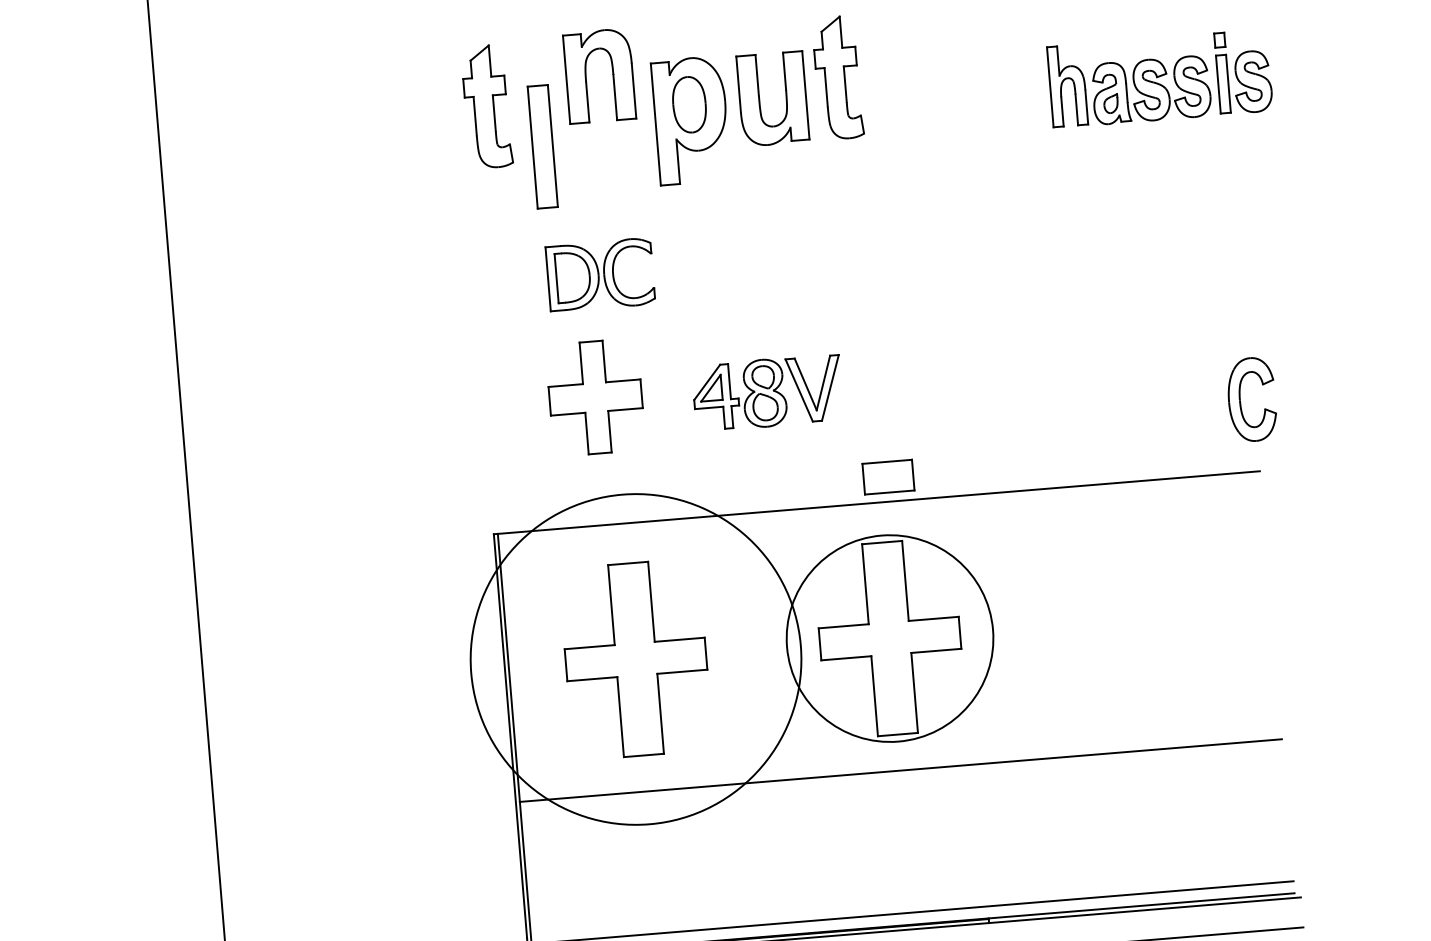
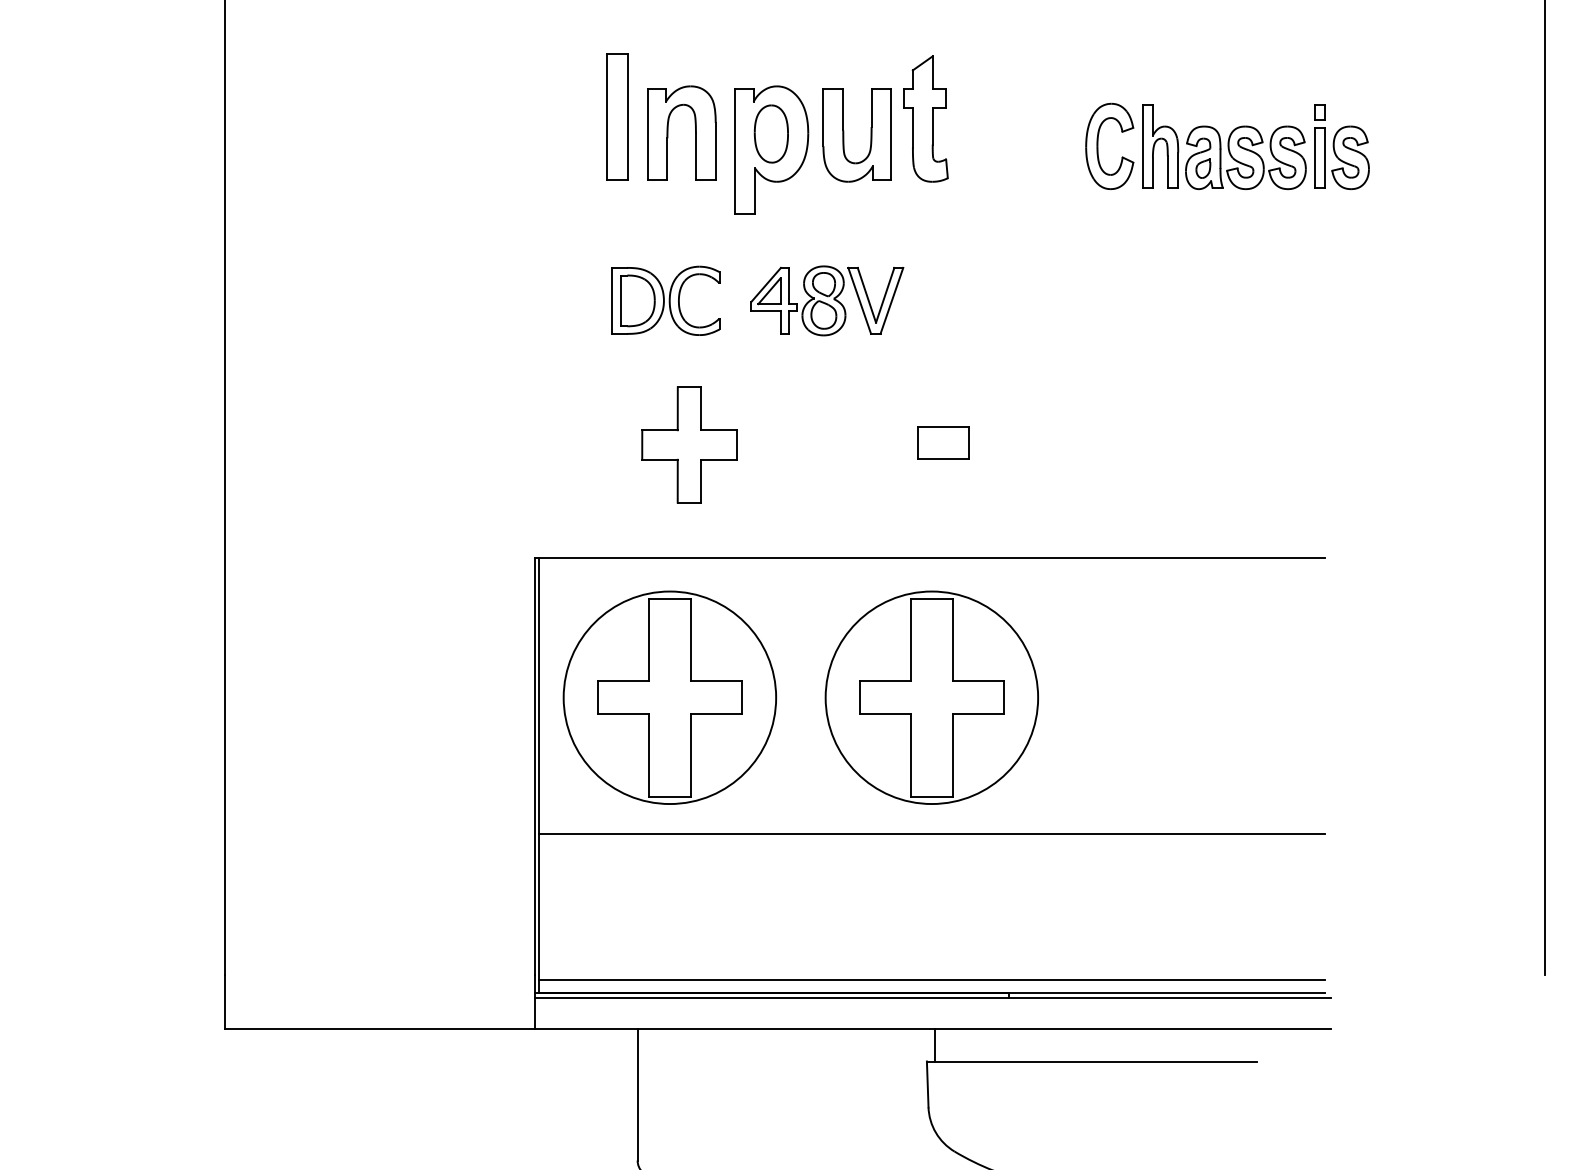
part: (586, 76) -> (668, 132), moved
part: (486, 106) -> (563, 118), removed
part: (542, 146) -> (617, 116), moved
part: (767, 392) -> (827, 300), moved
part: (595, 397) -> (689, 444), moved
part: (1240, 399) -> (1098, 145), moved
part: (888, 476) -> (943, 442), moved
circle: (635, 659) -> (669, 697), size x0.62

